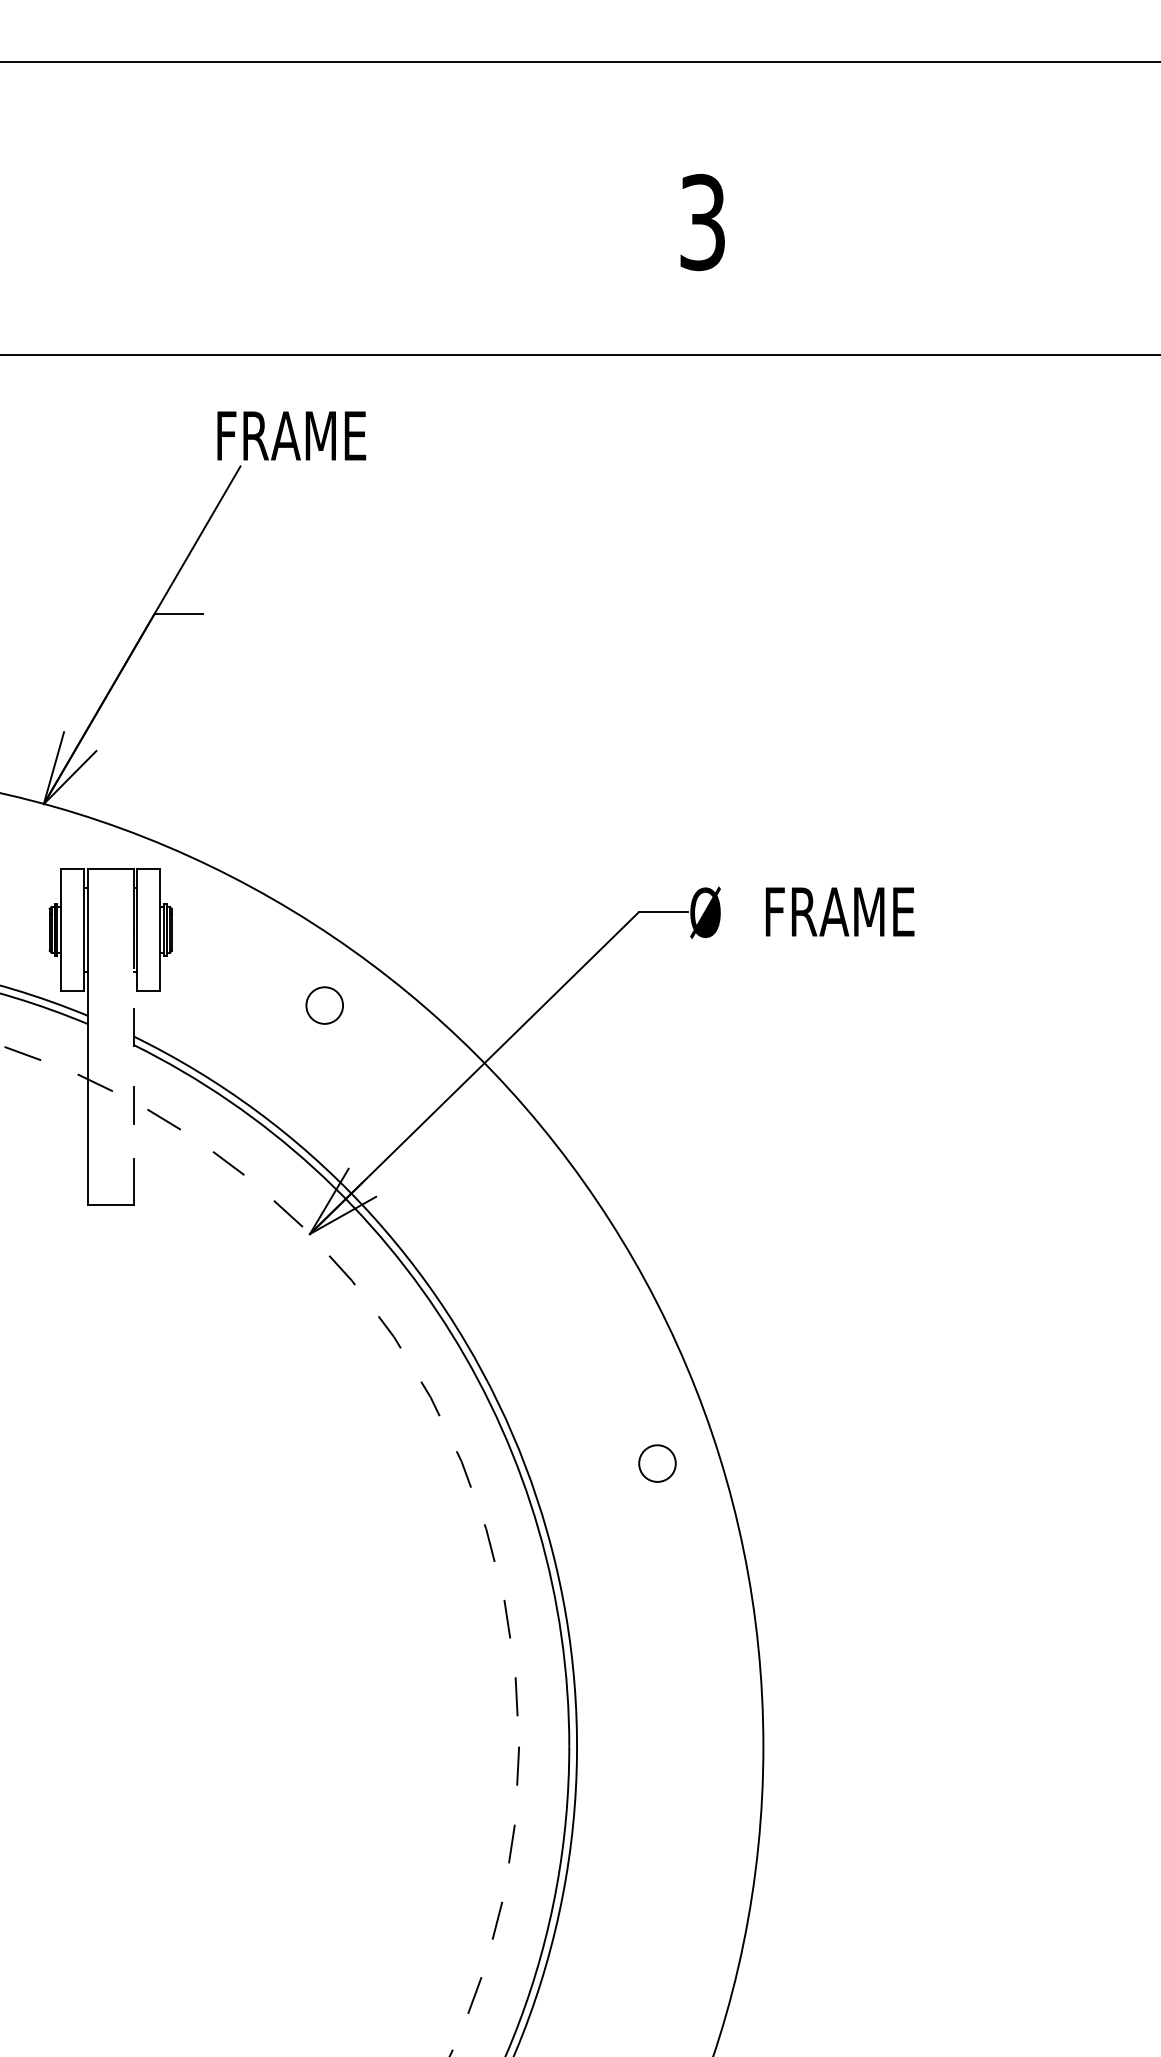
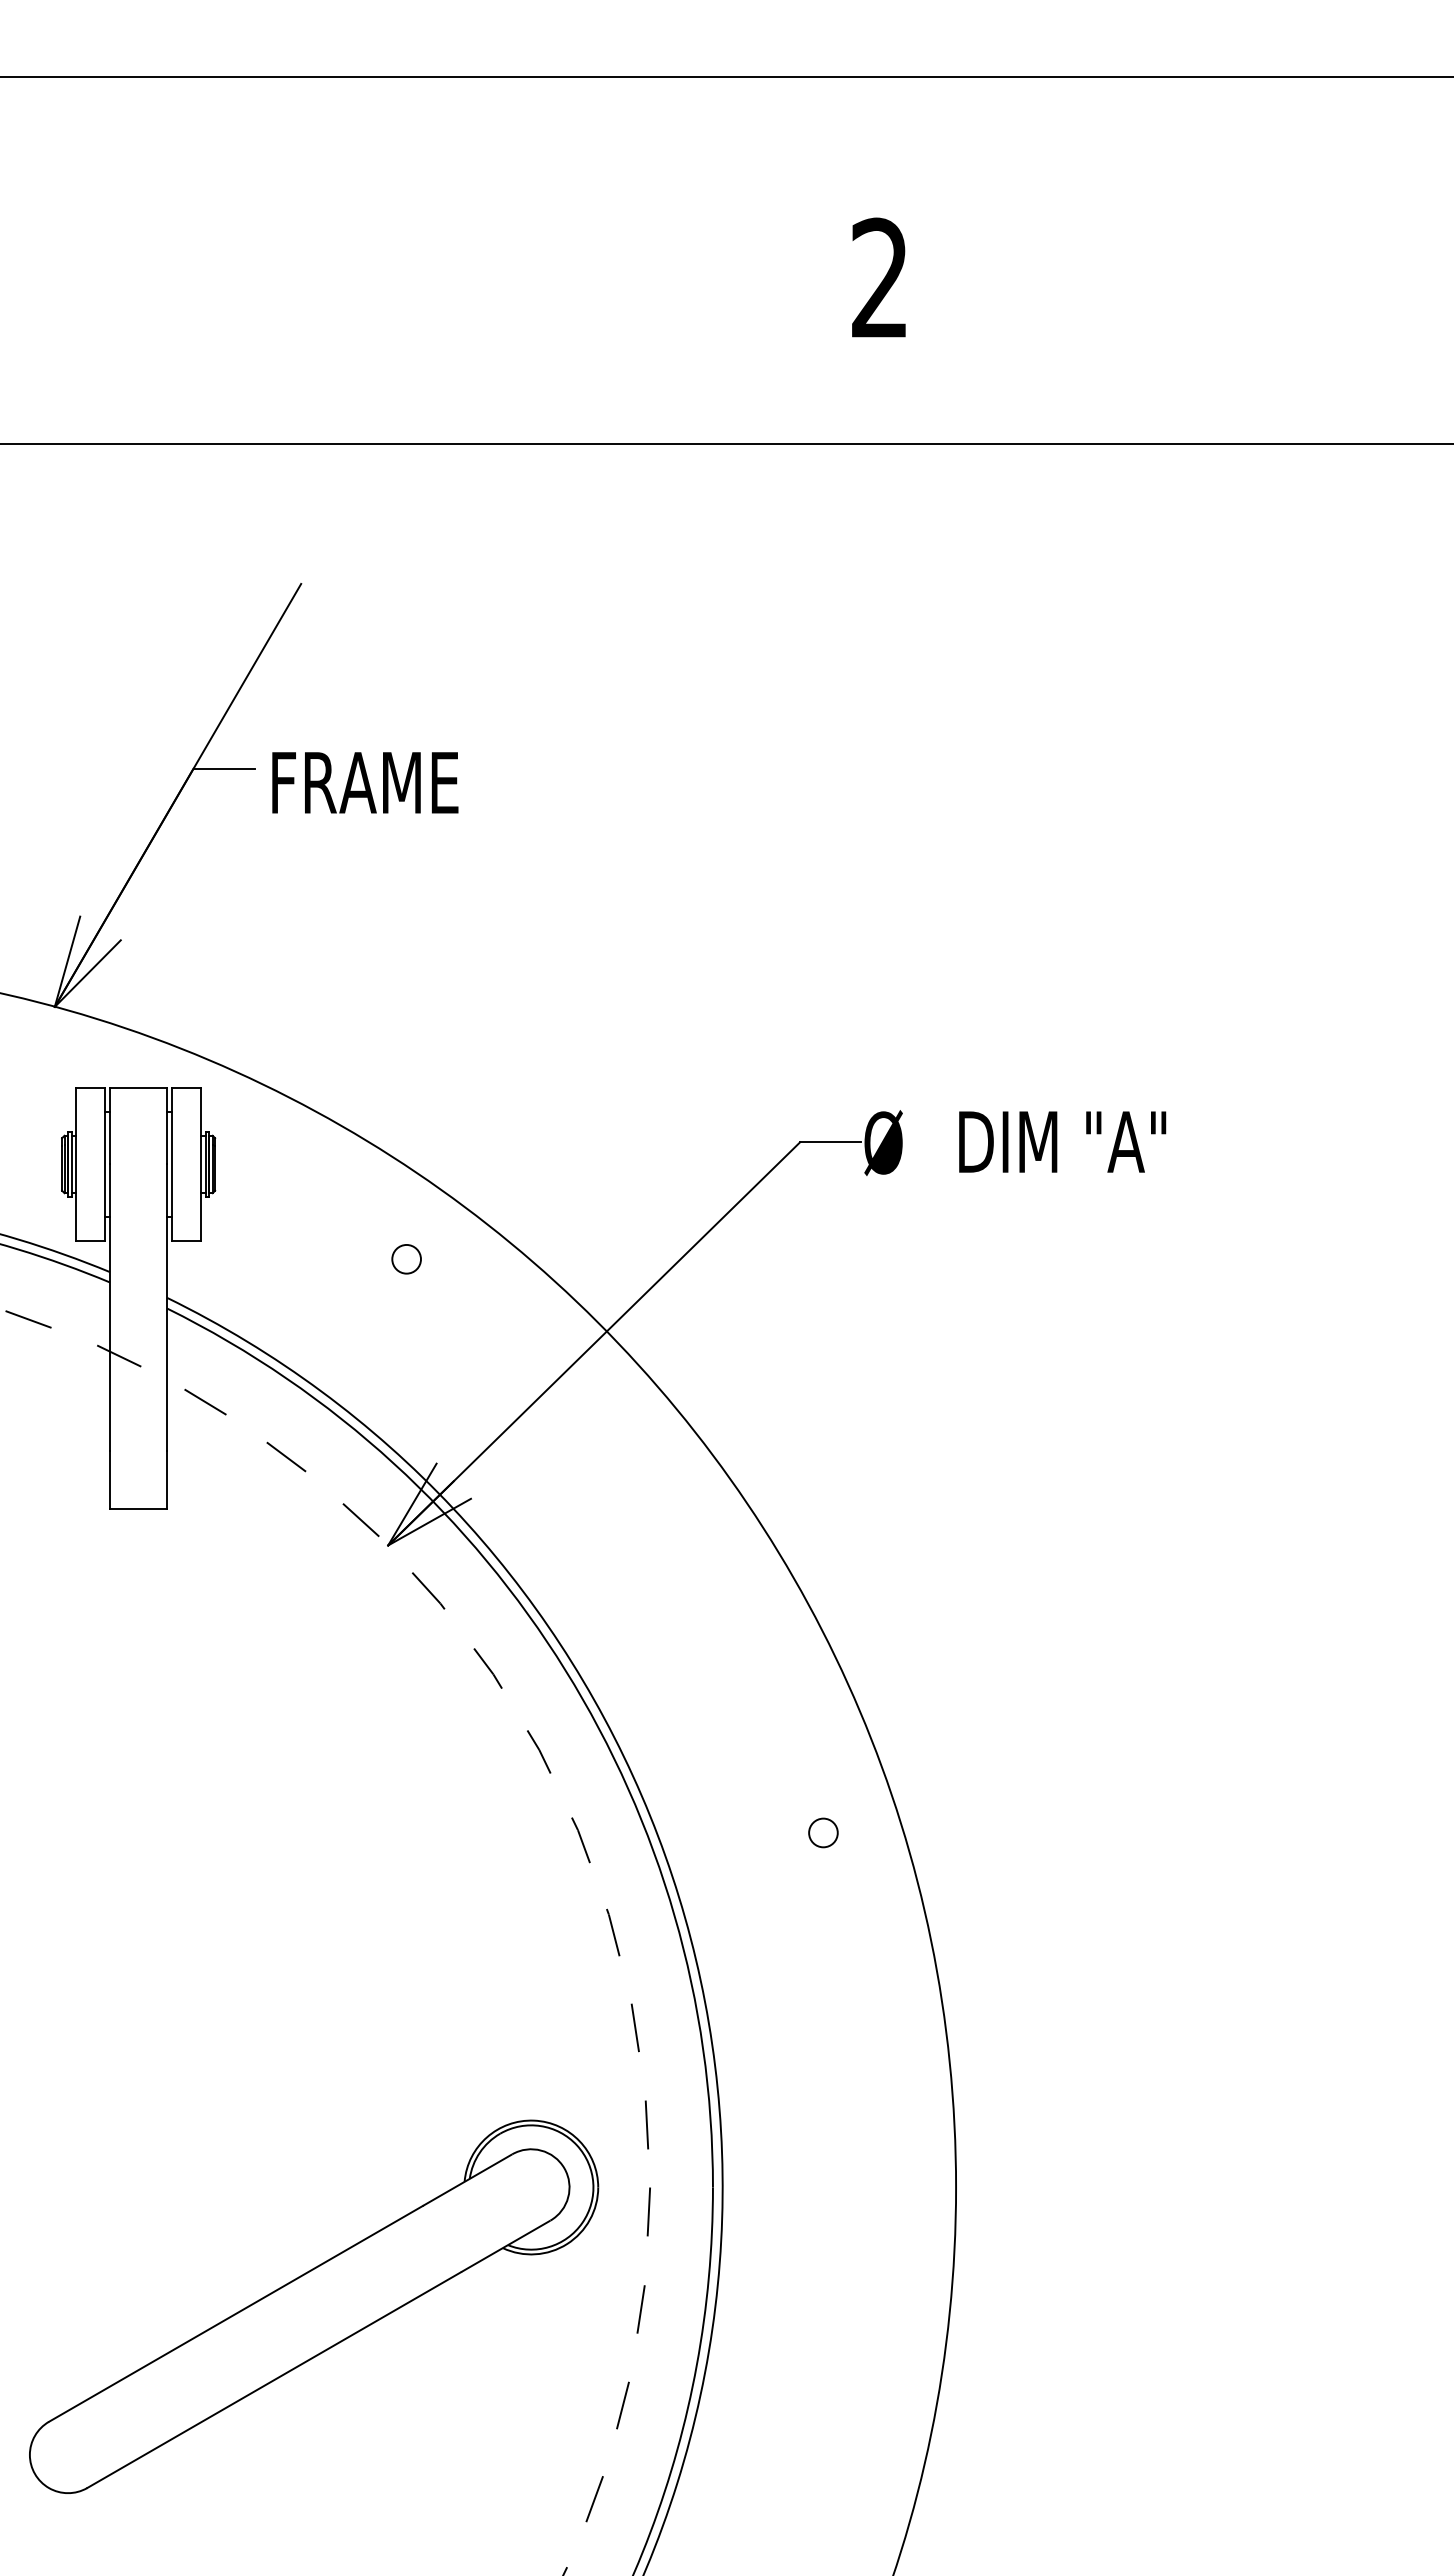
text: (702, 222) -> (879, 278), 3 -> 2
text: (291, 435) -> (365, 782), moved
text: (850, 911) -> (1065, 1141), FRAME -> DIM "A"
circle: (324, 1004) -> (406, 1258), size x0.62
line: (133, 1044) -> (167, 1308), dashed -> solid
circle: (657, 1463) -> (823, 1832), size x0.62
part: (251, 1841) -> (314, 2306), added

